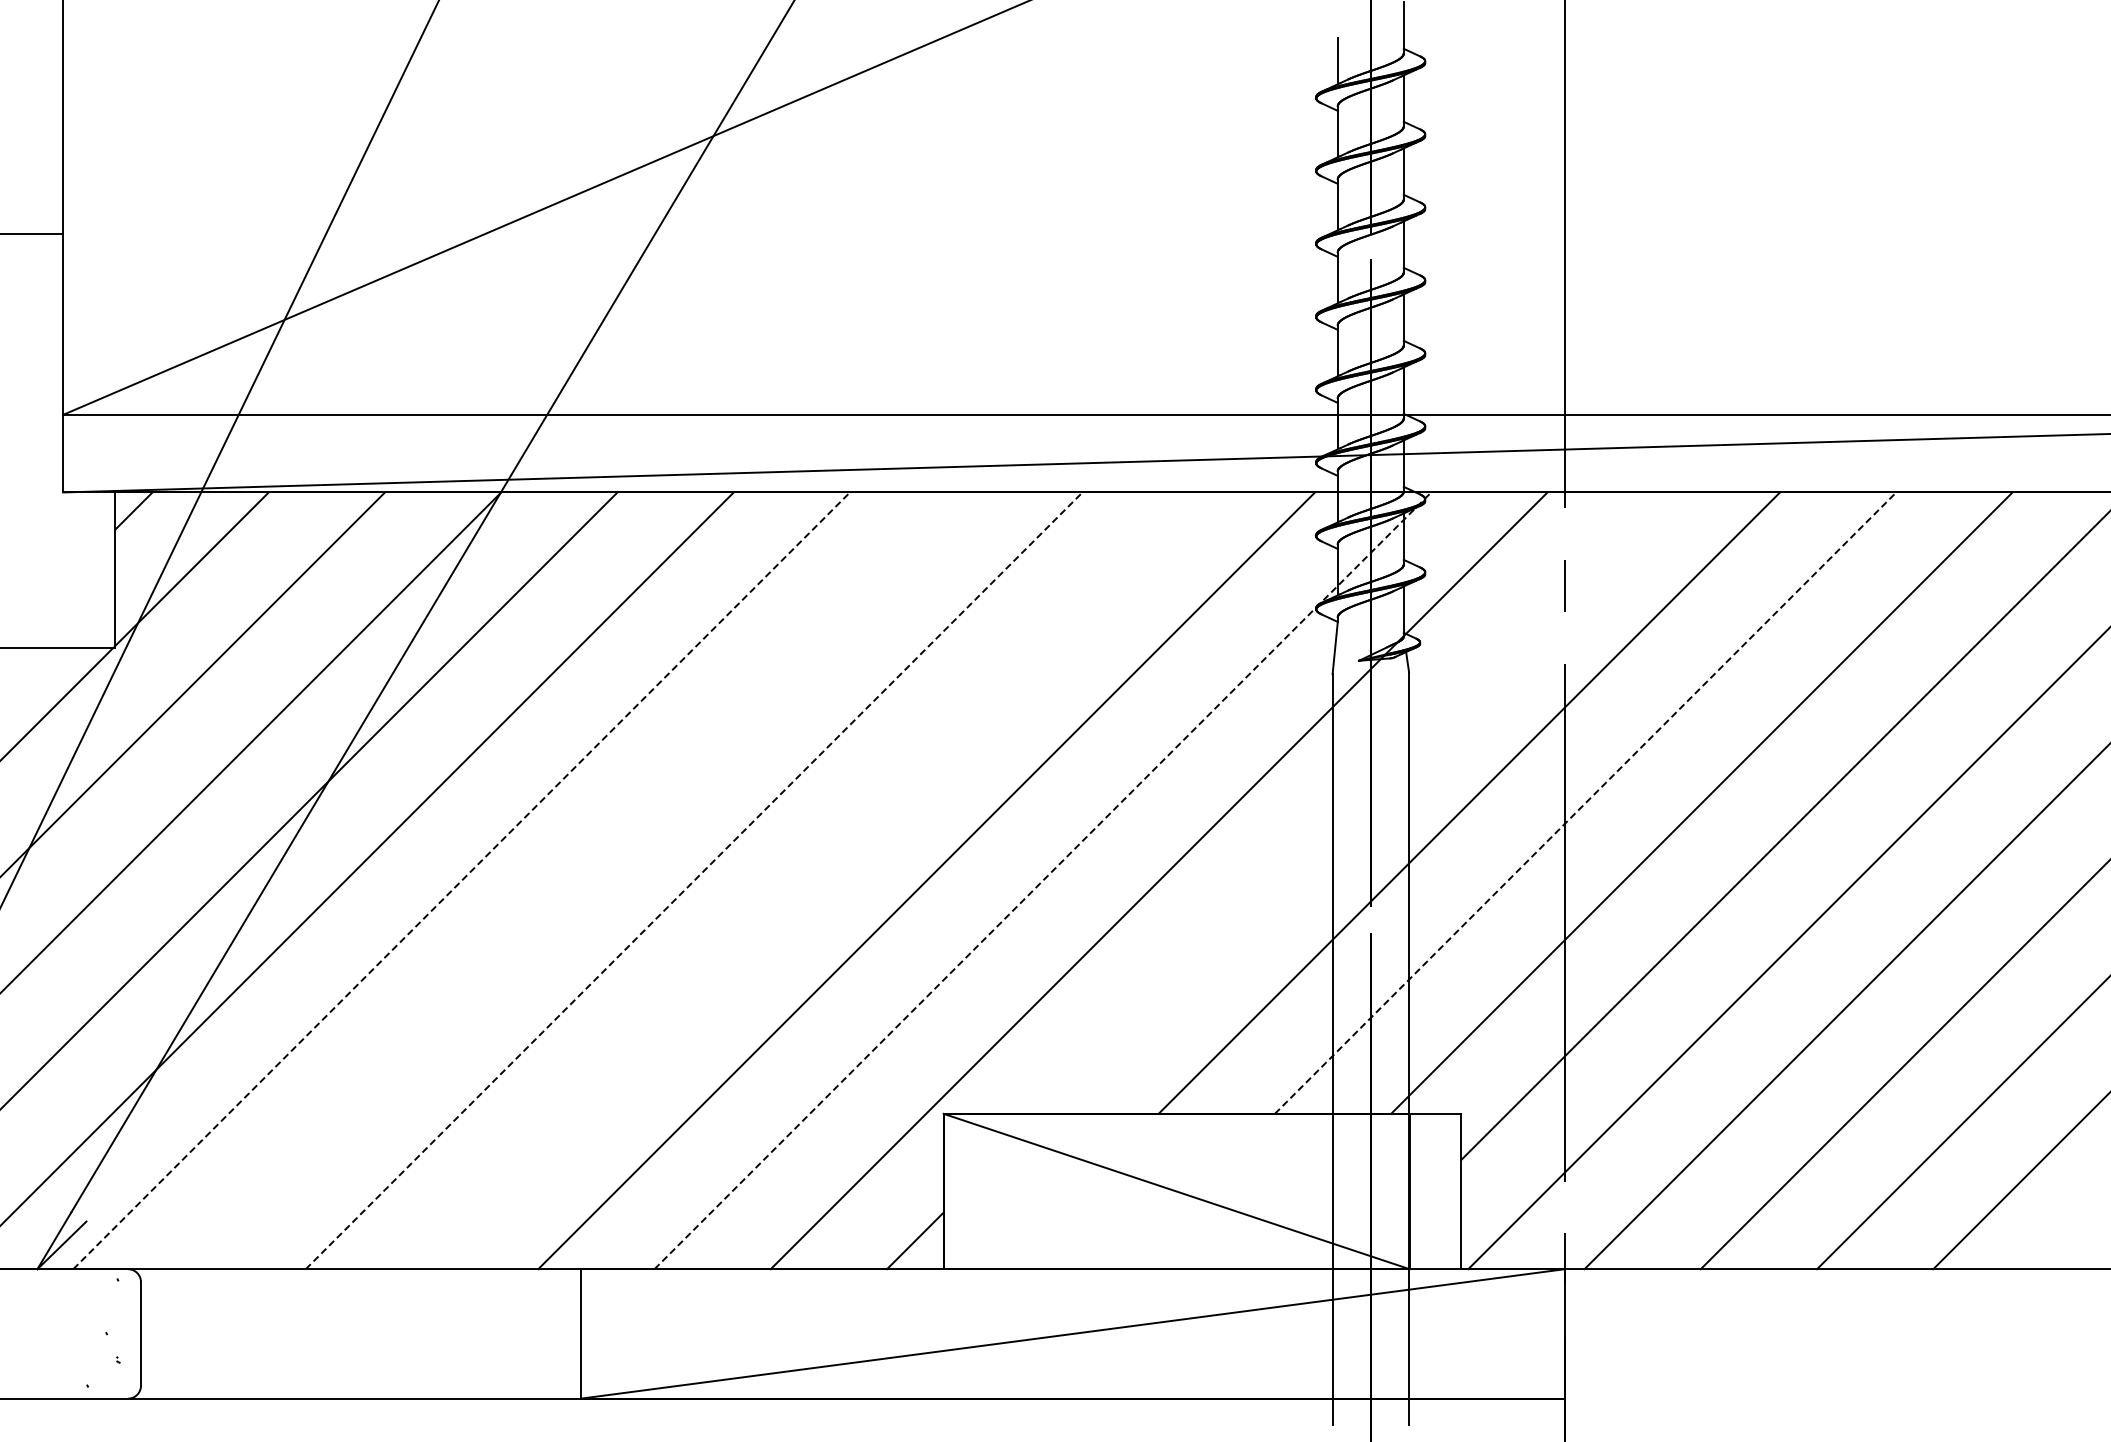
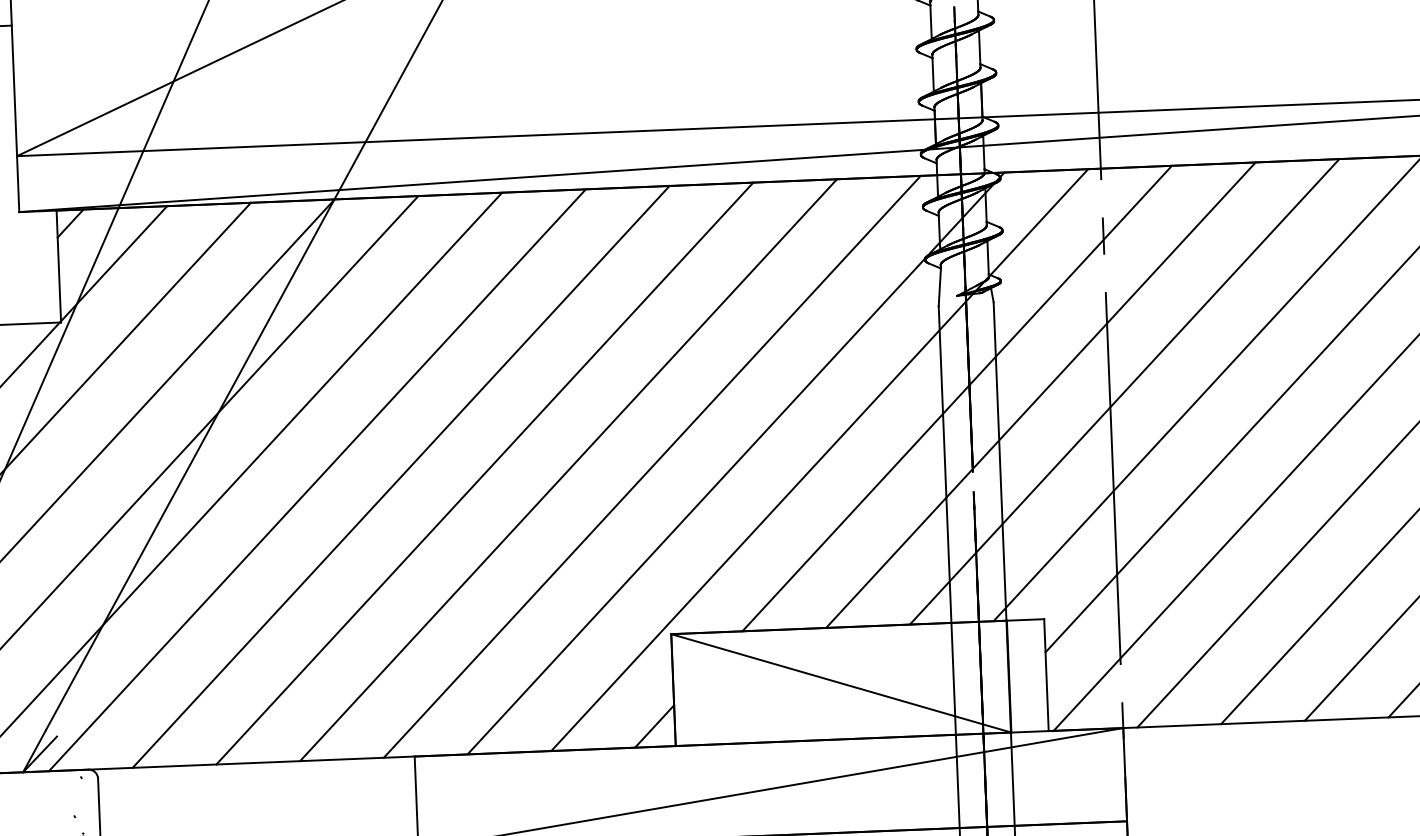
line: (1352, 802) -> (956, 398), added
line: (1585, 802) -> (1124, 391), dashed -> solid
line: (462, 880) -> (318, 480), dashed -> solid
line: (577, 880) -> (400, 476), added
line: (694, 880) -> (485, 473), dashed -> solid
line: (810, 880) -> (568, 469), added
line: (1043, 880) -> (736, 463), dashed -> solid

